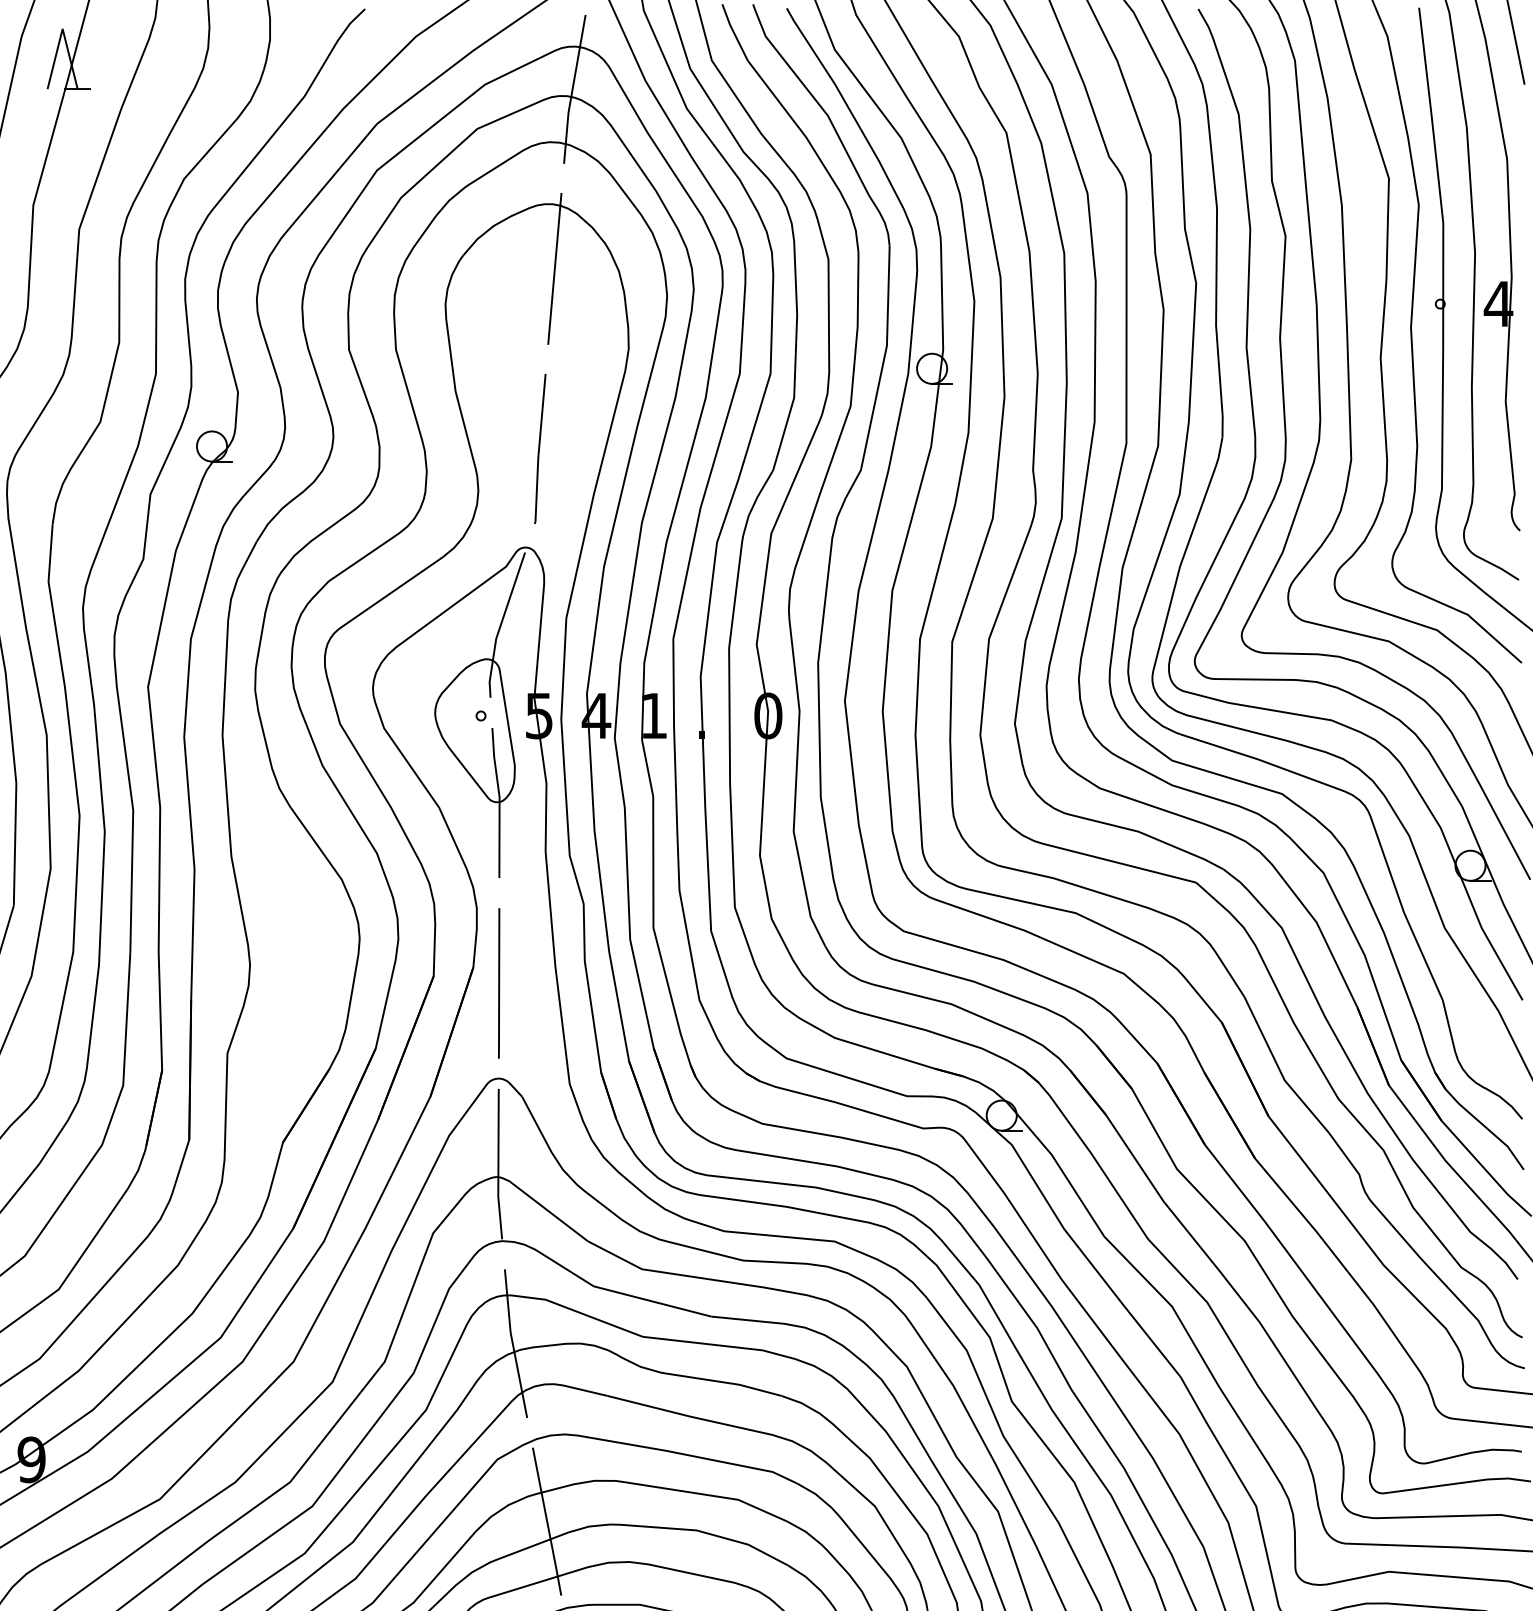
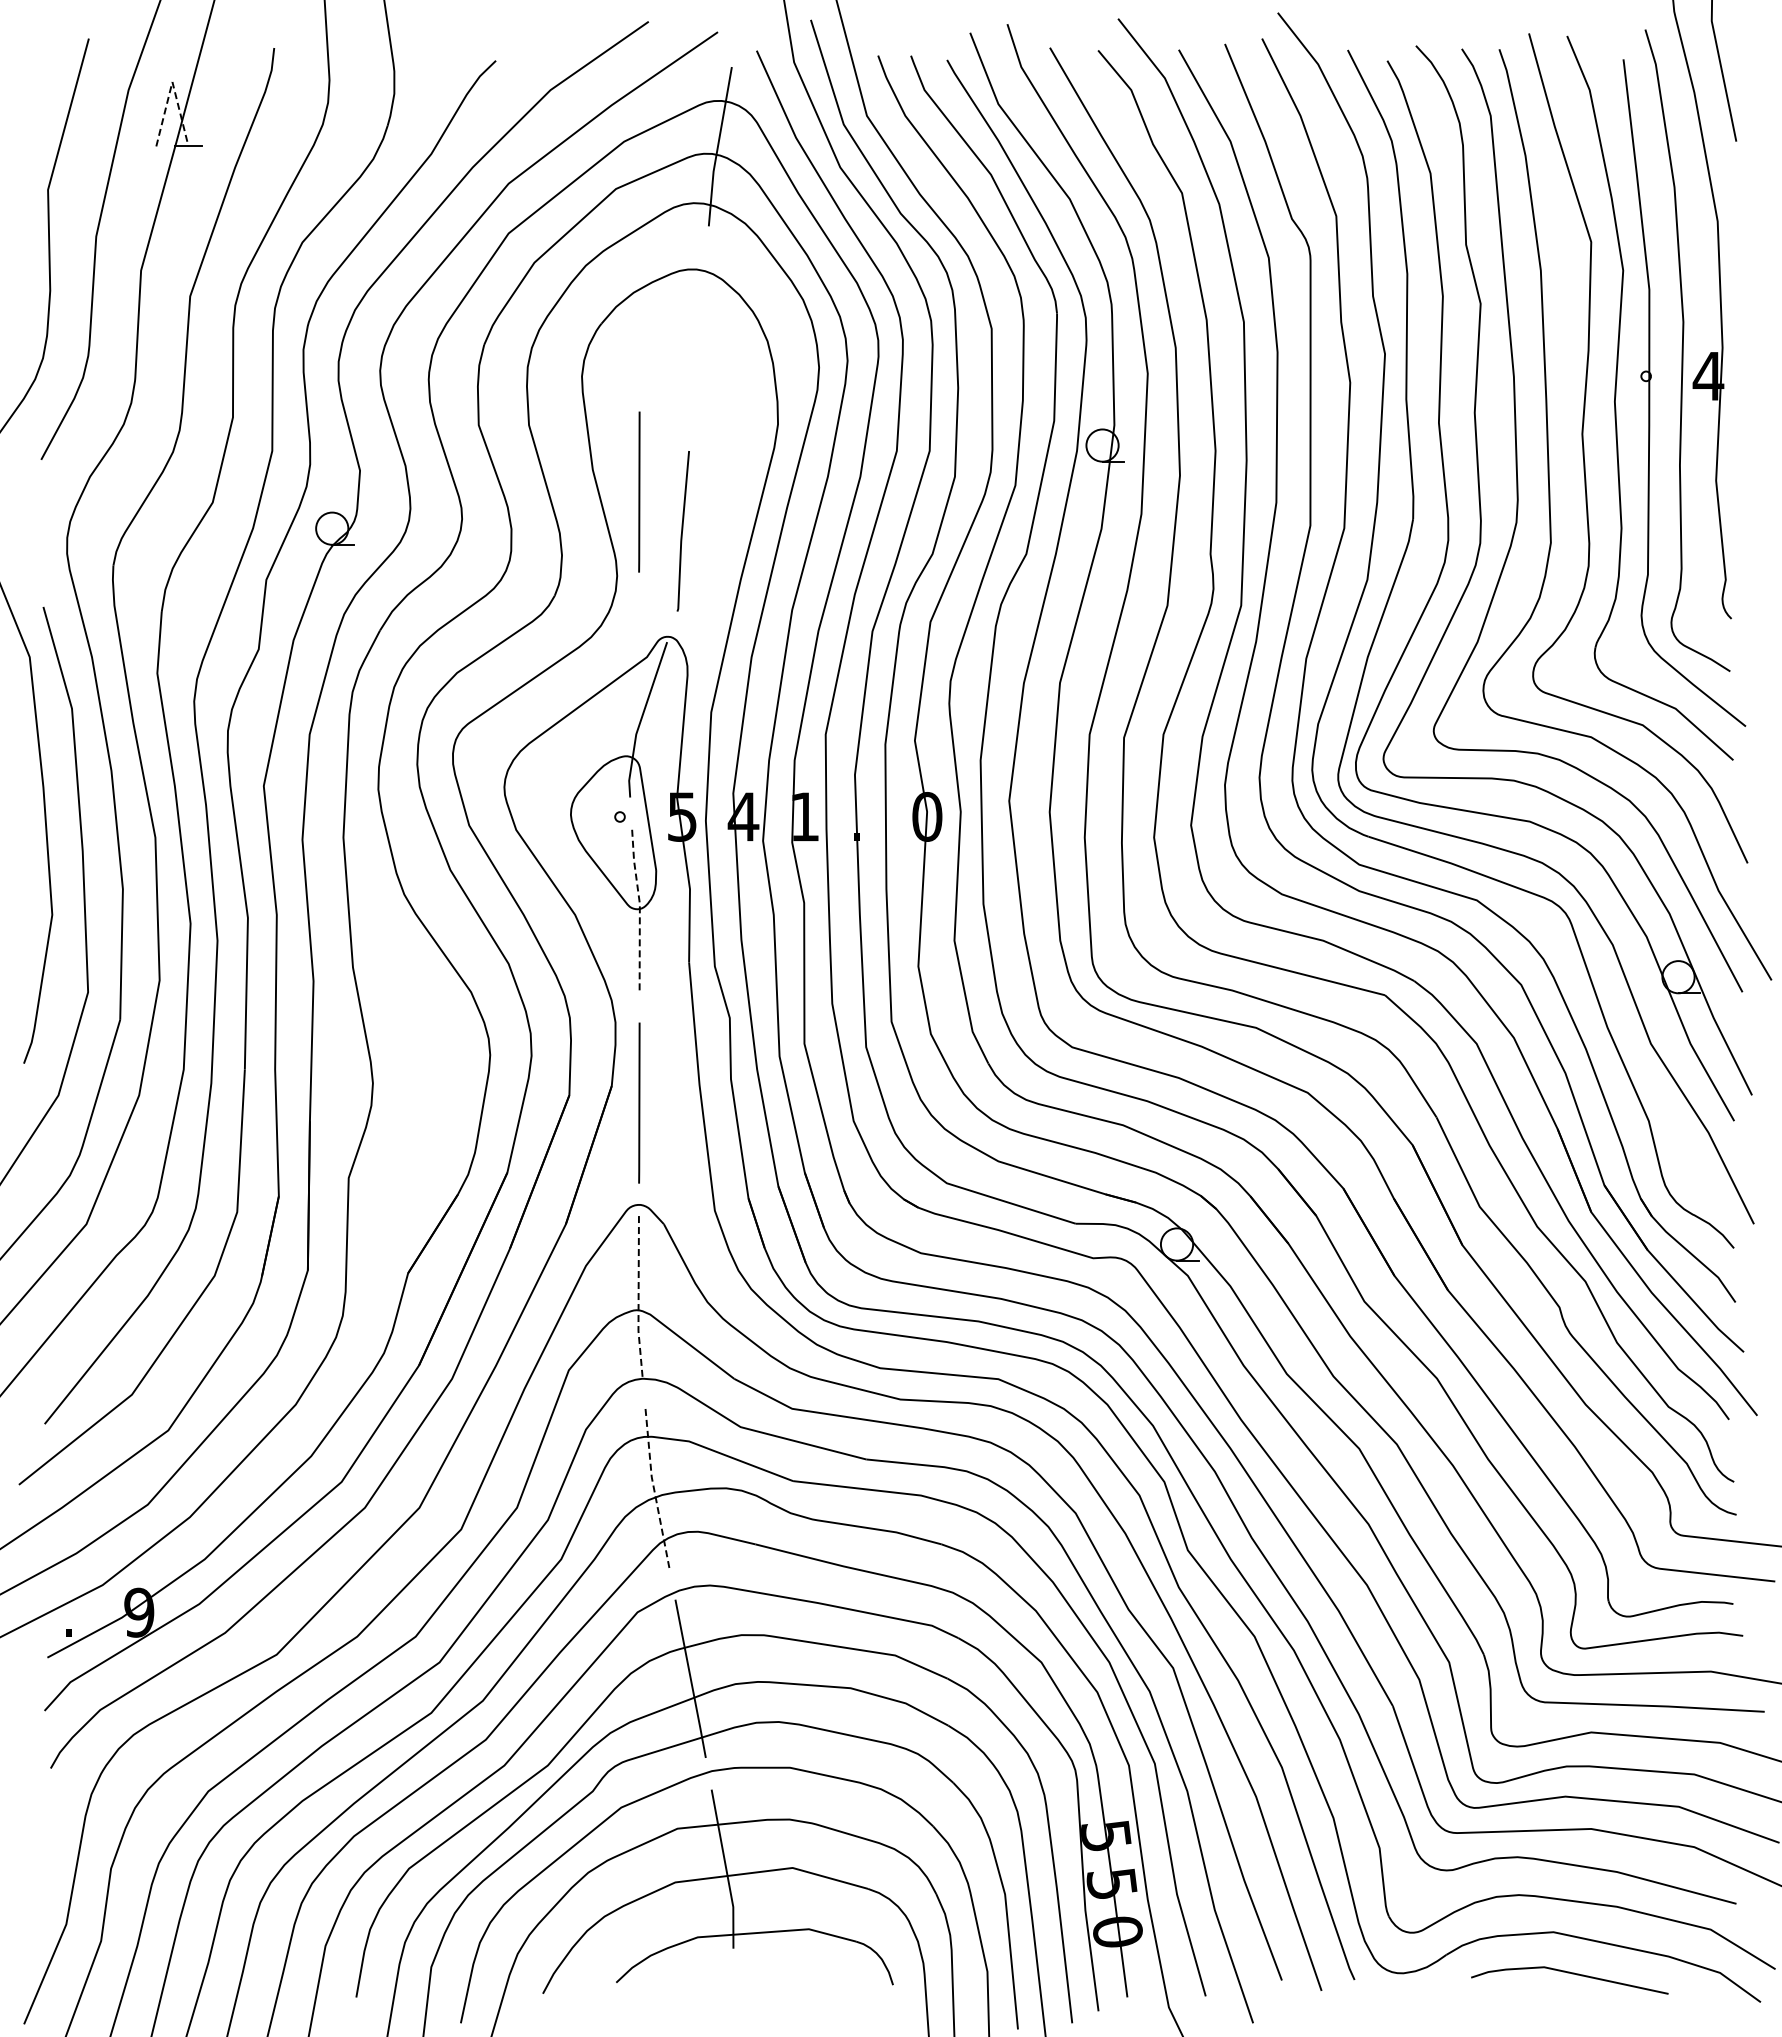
line: (62, 29) -> (172, 82), solid -> dashed
line: (554, 268) -> (698, 338), removed
line: (499, 411) -> (639, 491), added
line: (499, 800) -> (639, 907), solid -> dashed
line: (498, 1165) -> (638, 1297), solid -> dashed
line: (512, 1342) -> (653, 1487), solid -> dashed

